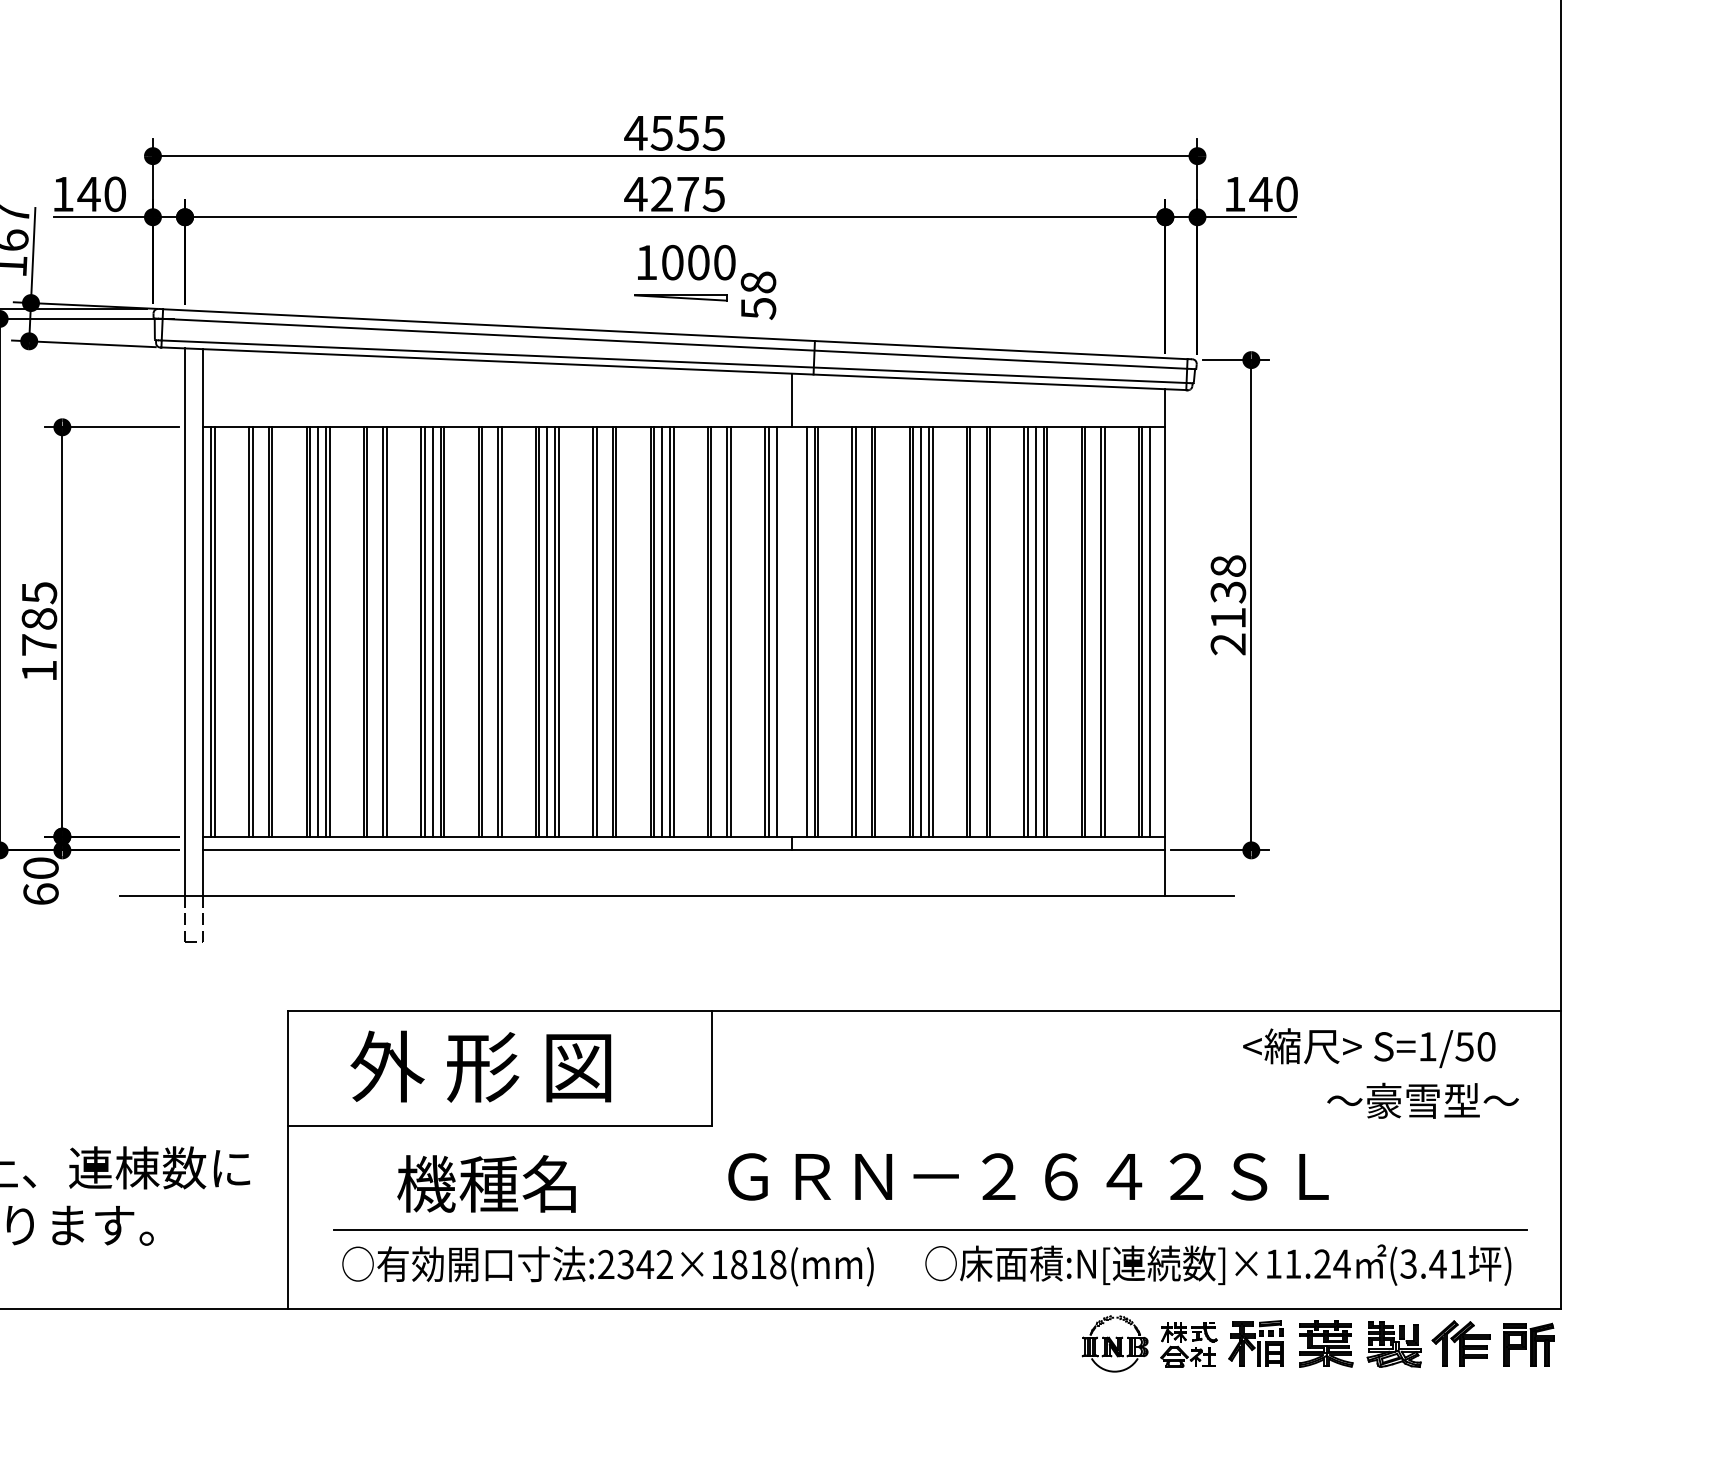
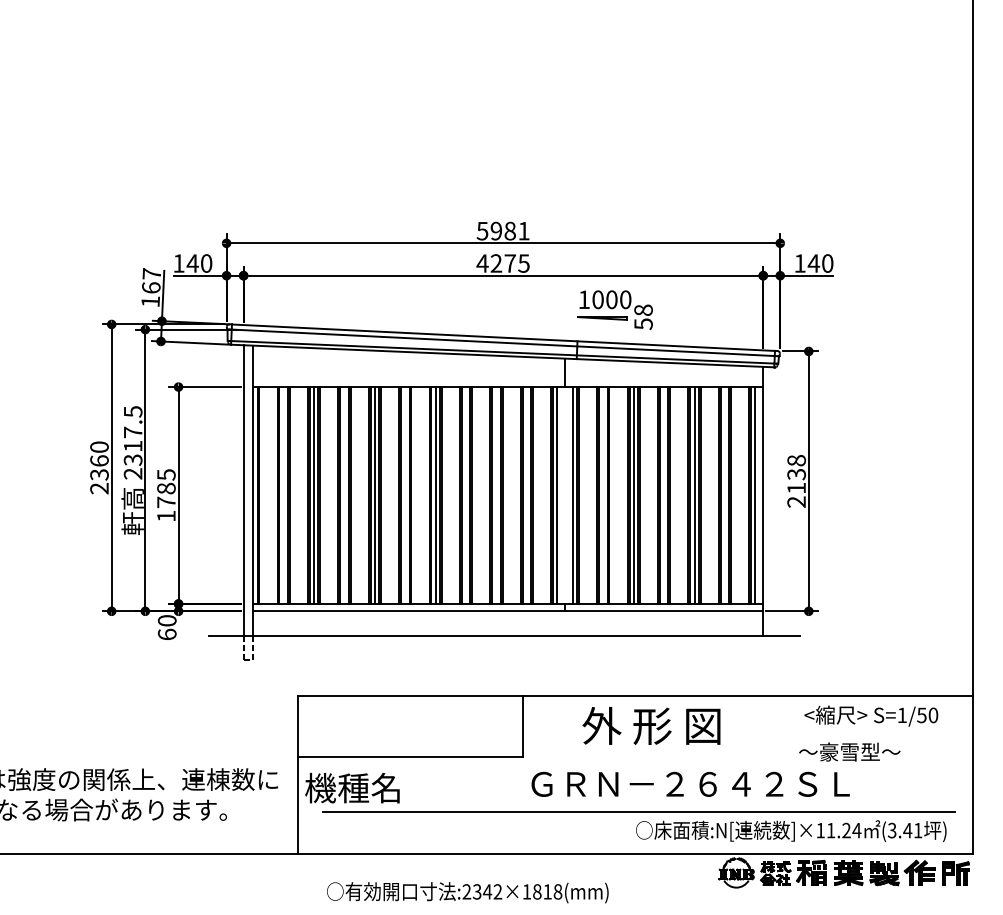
text: (673, 131) -> (502, 230), 4555 -> 5981
part: (703, 282) -> (614, 310), moved
line: (662, 631) -> (496, 495), removed
text: (481, 1065) -> (651, 725), moved
text: (1422, 1099) -> (849, 751), moved
text: (486, 1182) -> (352, 787), moved
text: (607, 1265) -> (467, 892), moved

